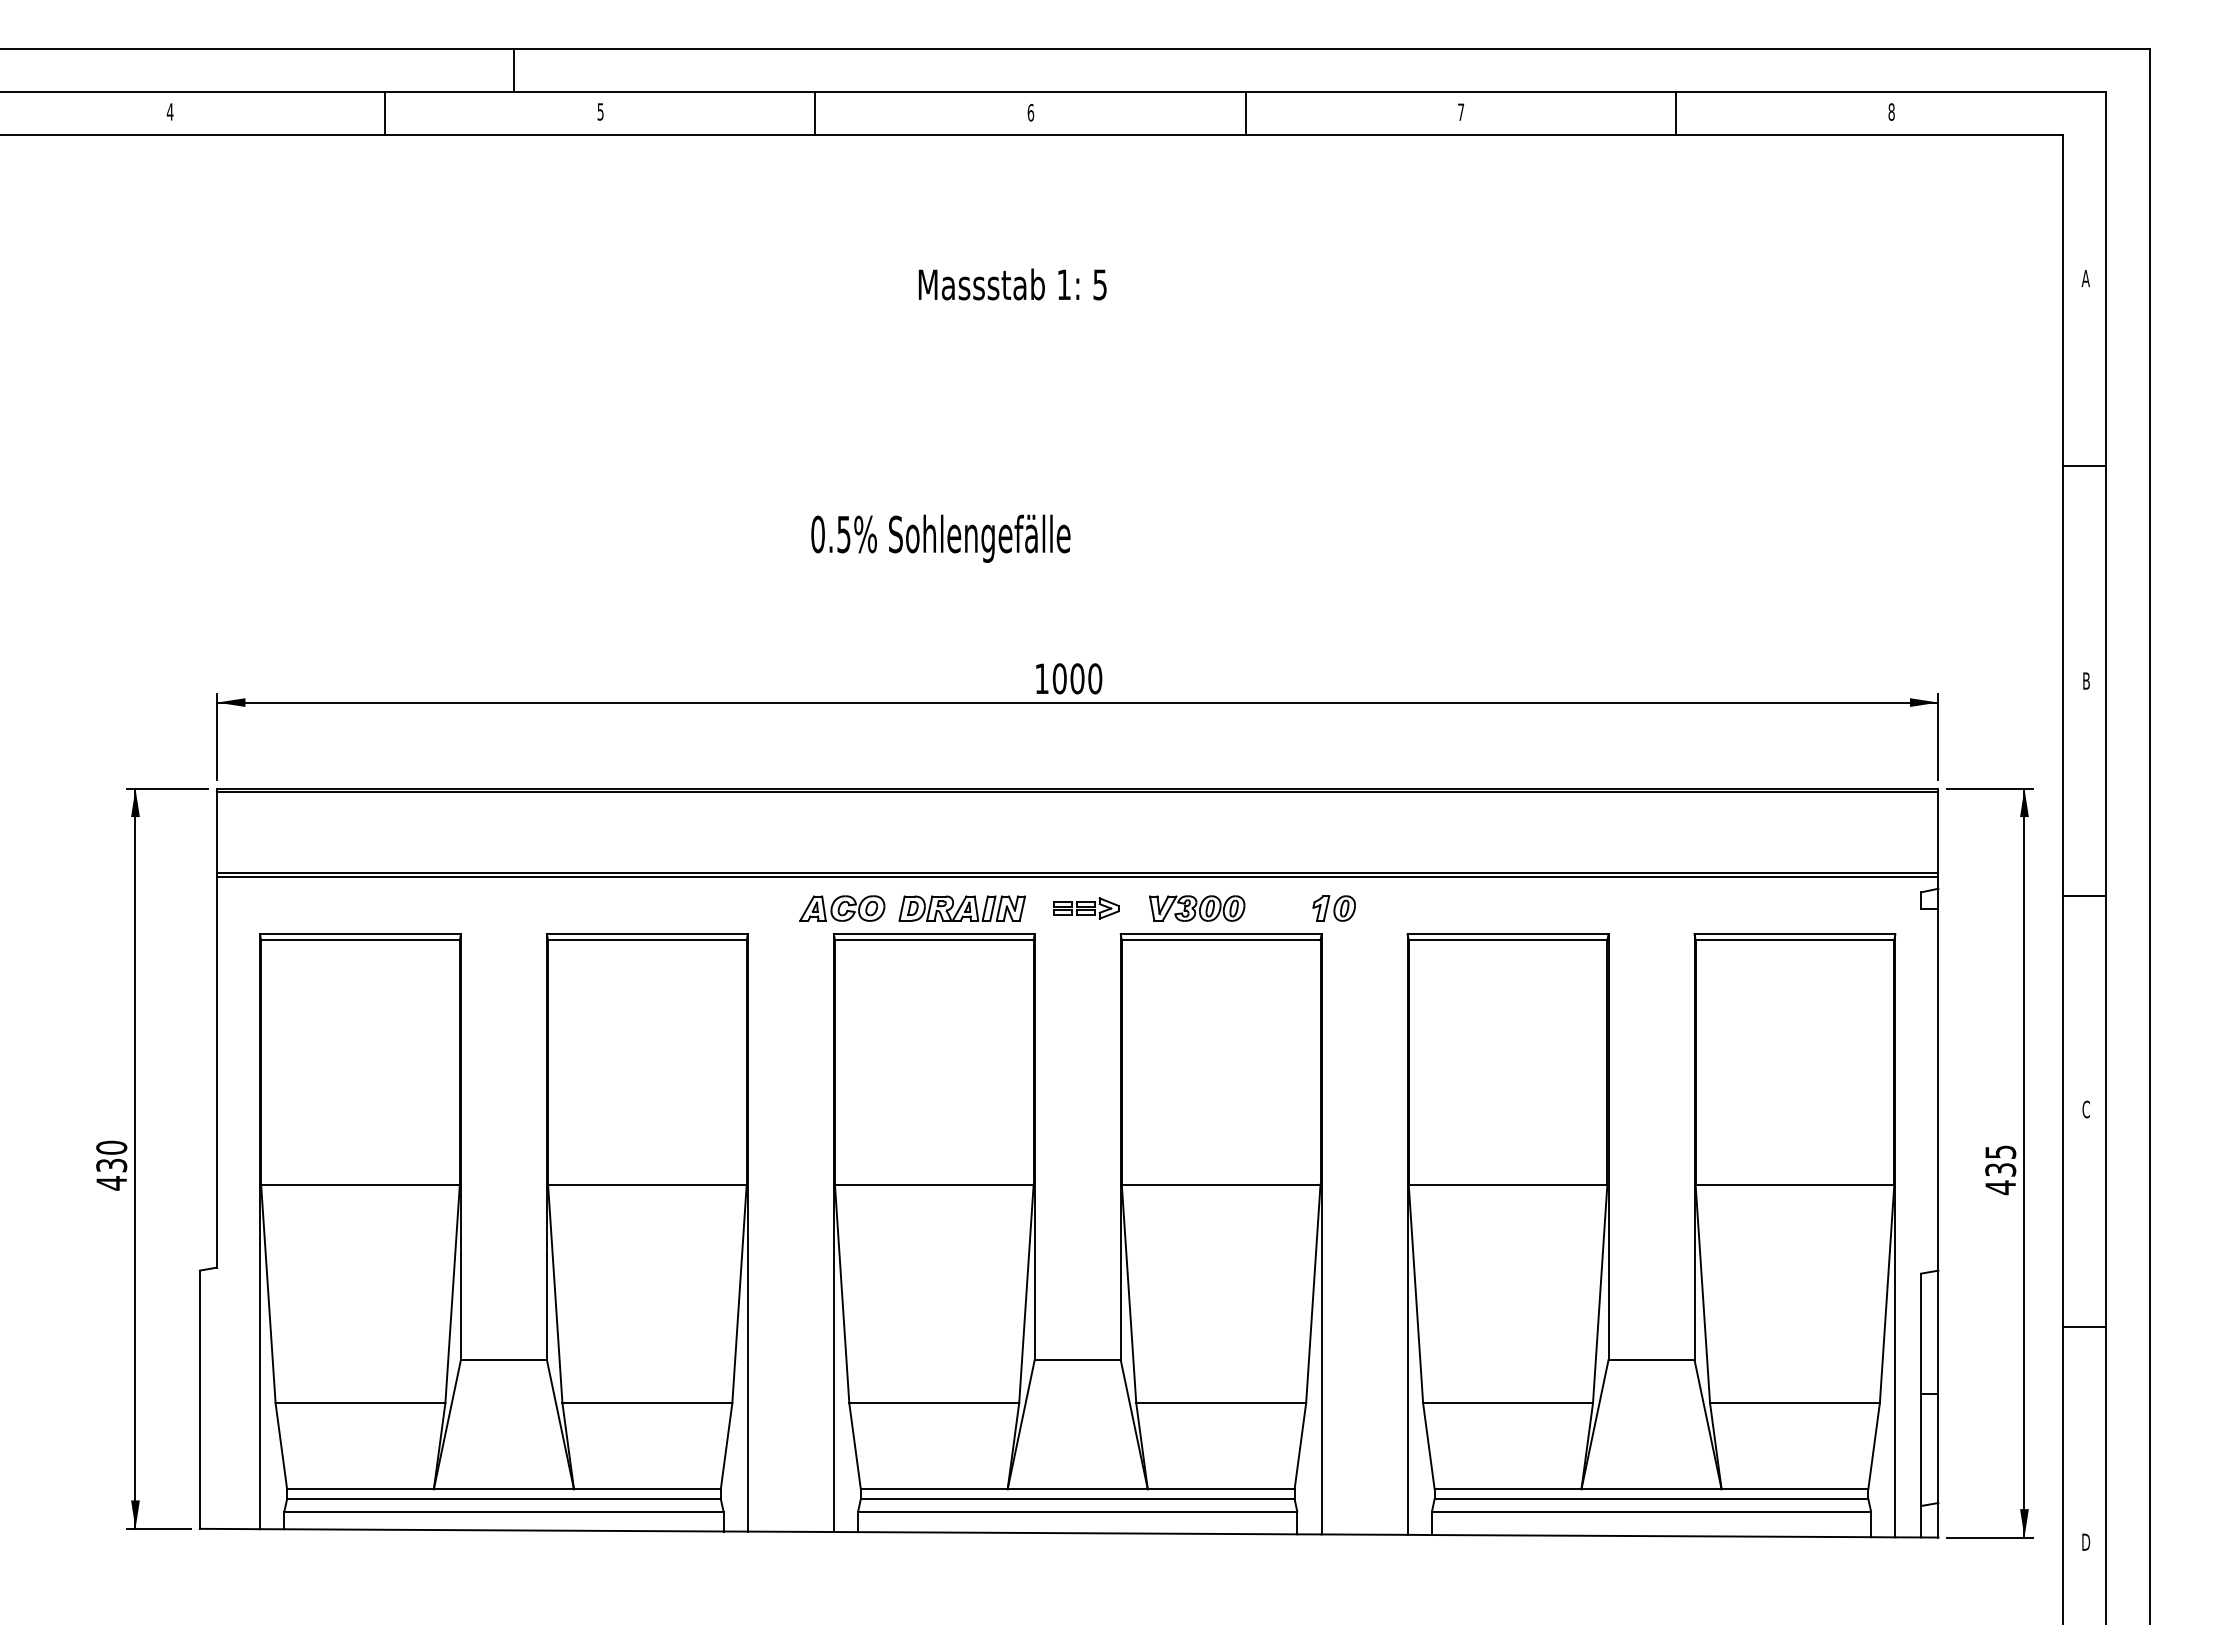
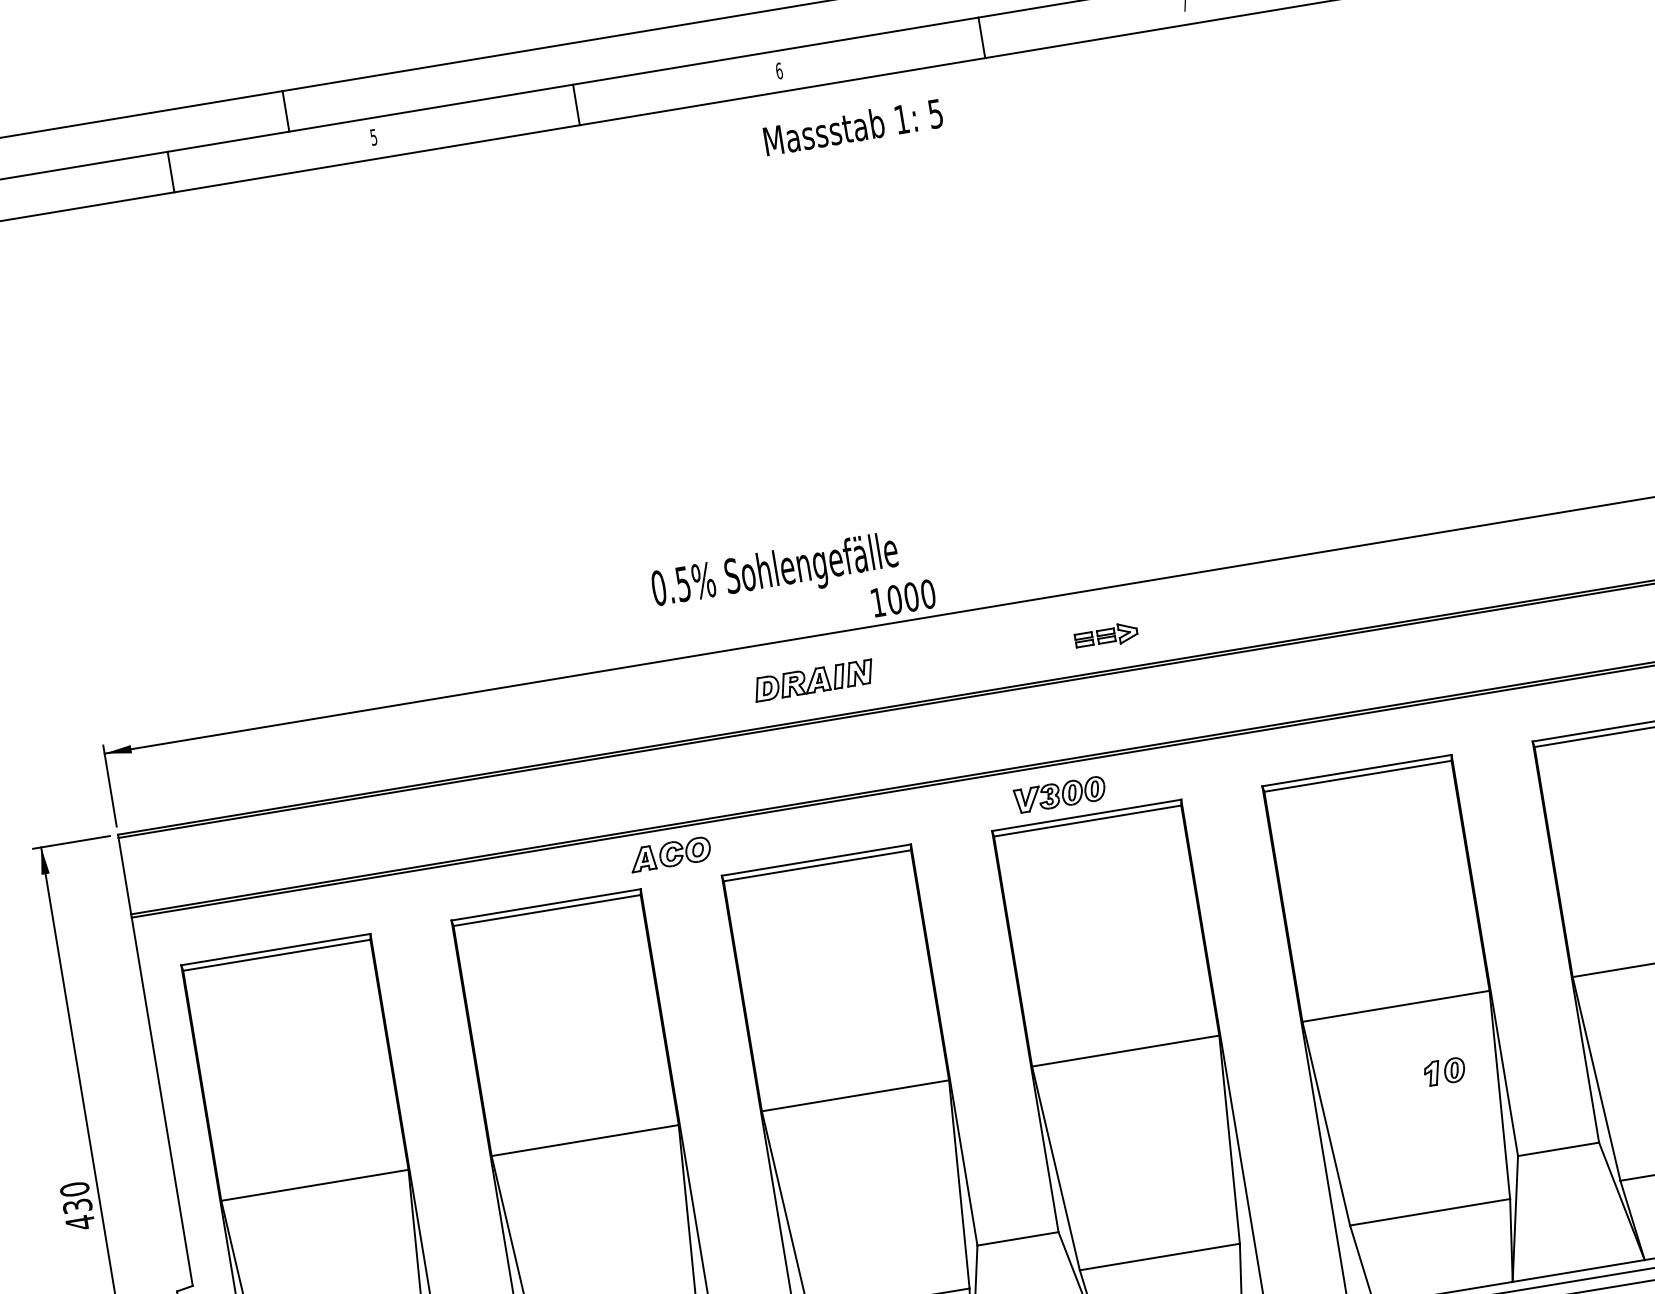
text: (1012, 284) -> (853, 127), moved
text: (940, 538) -> (774, 572), moved
part: (842, 908) -> (670, 854), moved
part: (961, 908) -> (813, 680), moved
part: (1086, 908) -> (1106, 636), moved
part: (1333, 908) -> (1444, 1071), moved

